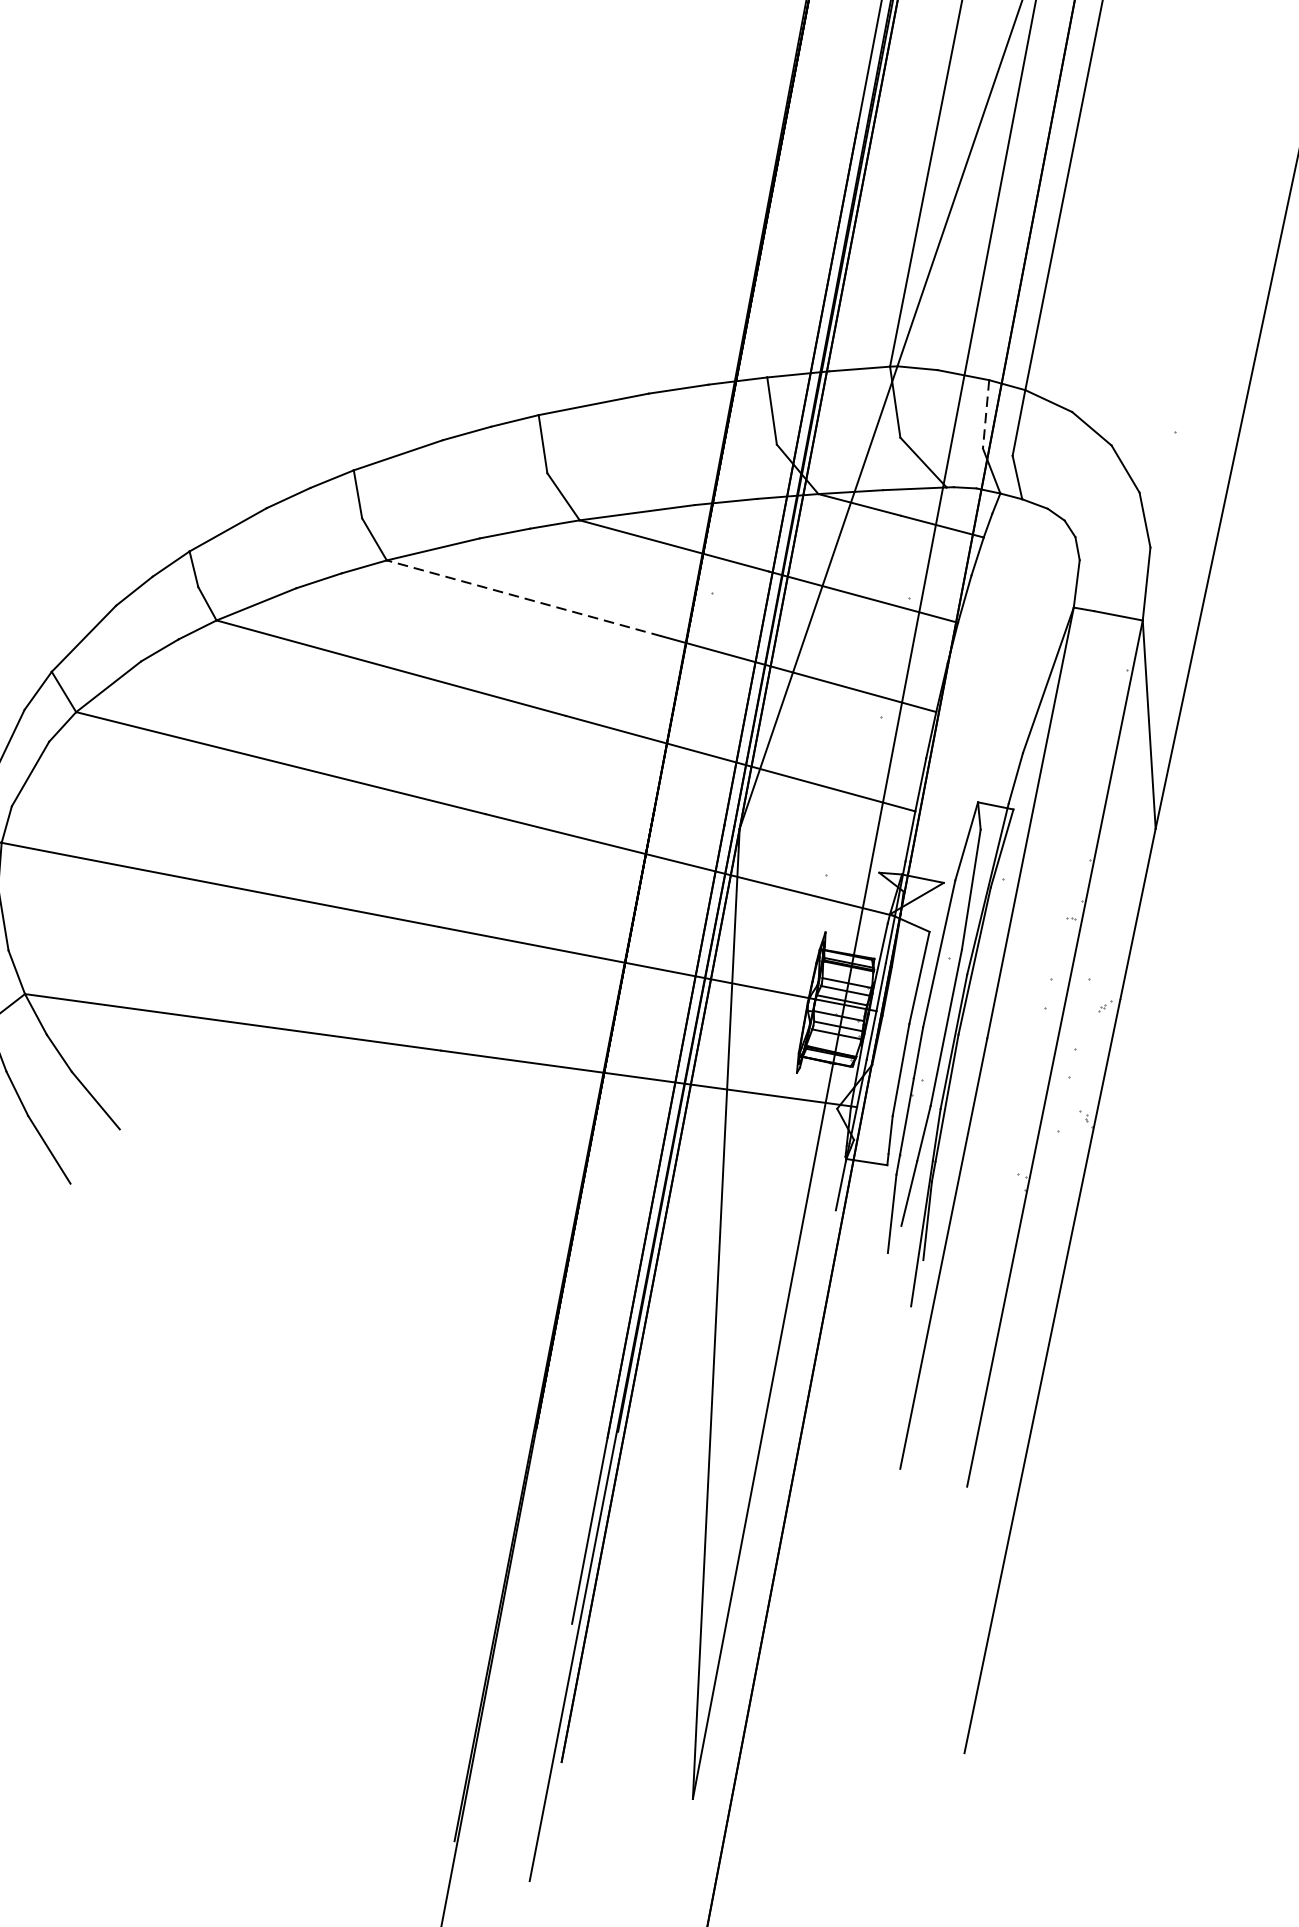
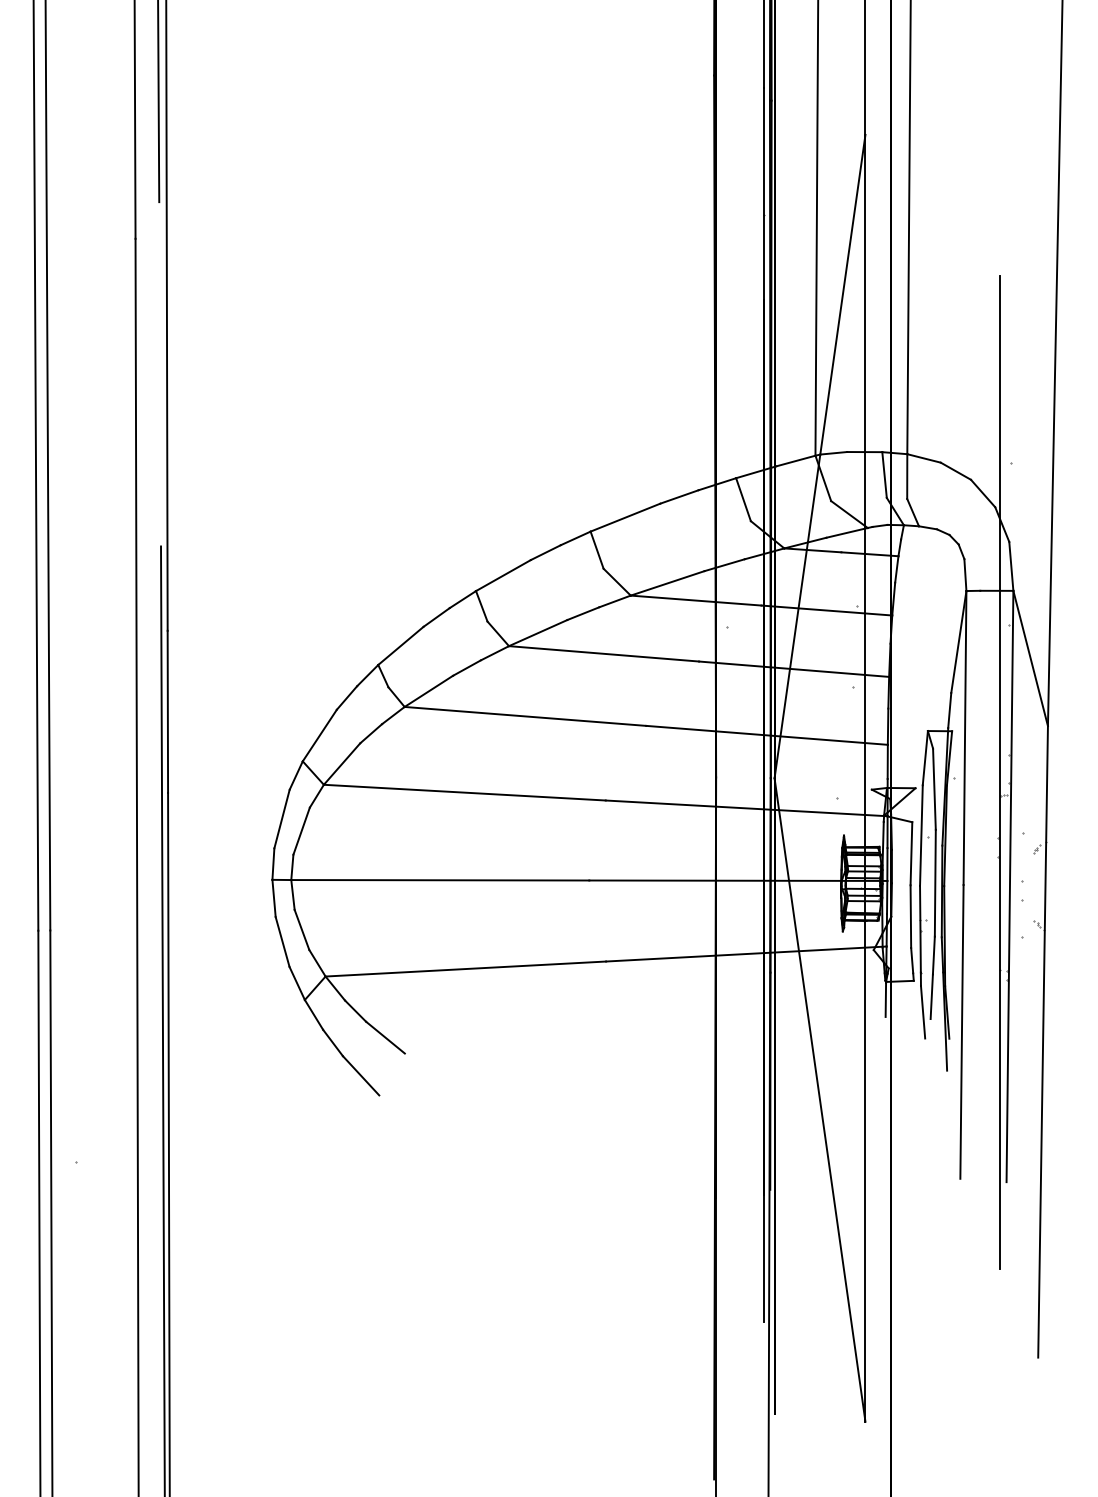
line: (985, 415) -> (884, 475), dashed -> solid
line: (523, 597) -> (603, 653), dashed -> solid
line: (1071, 883) -> (999, 772), added

